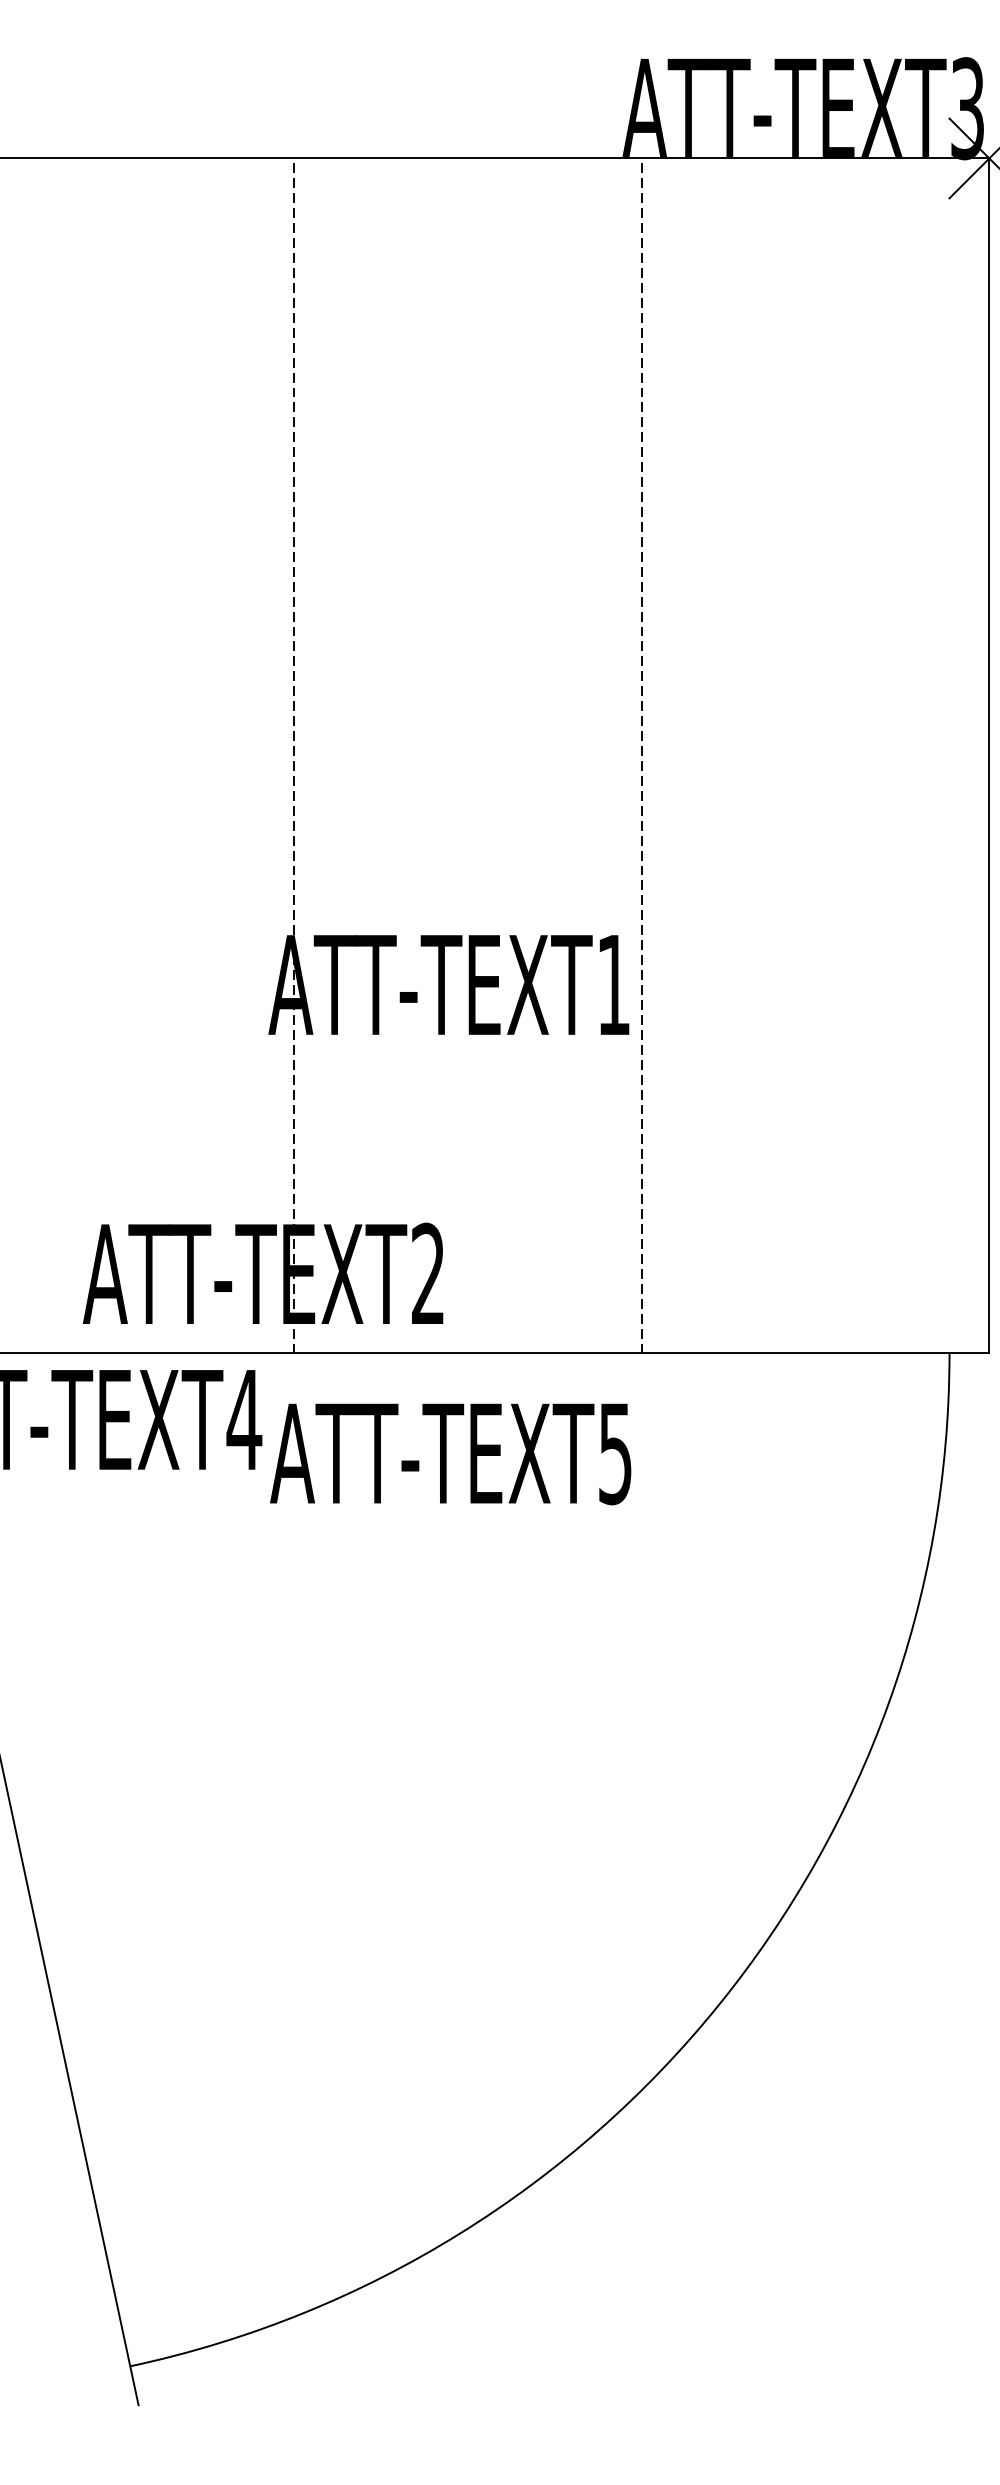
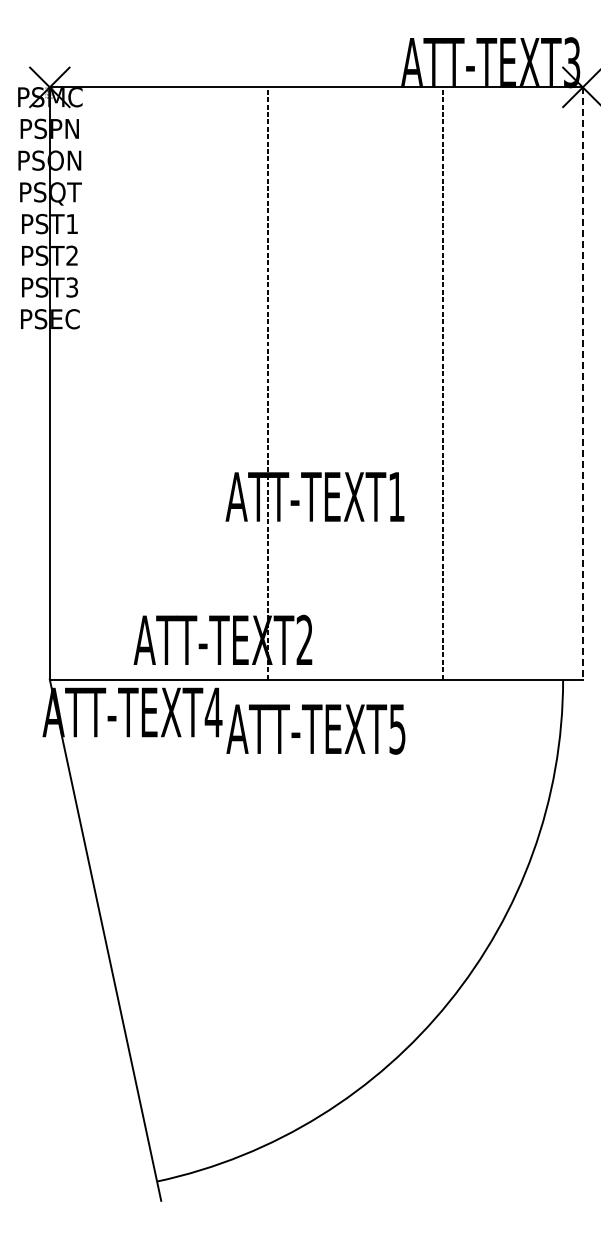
line: (294, 756) -> (268, 383), moved
line: (641, 756) -> (442, 383), moved
line: (988, 756) -> (582, 383), solid -> dashed

